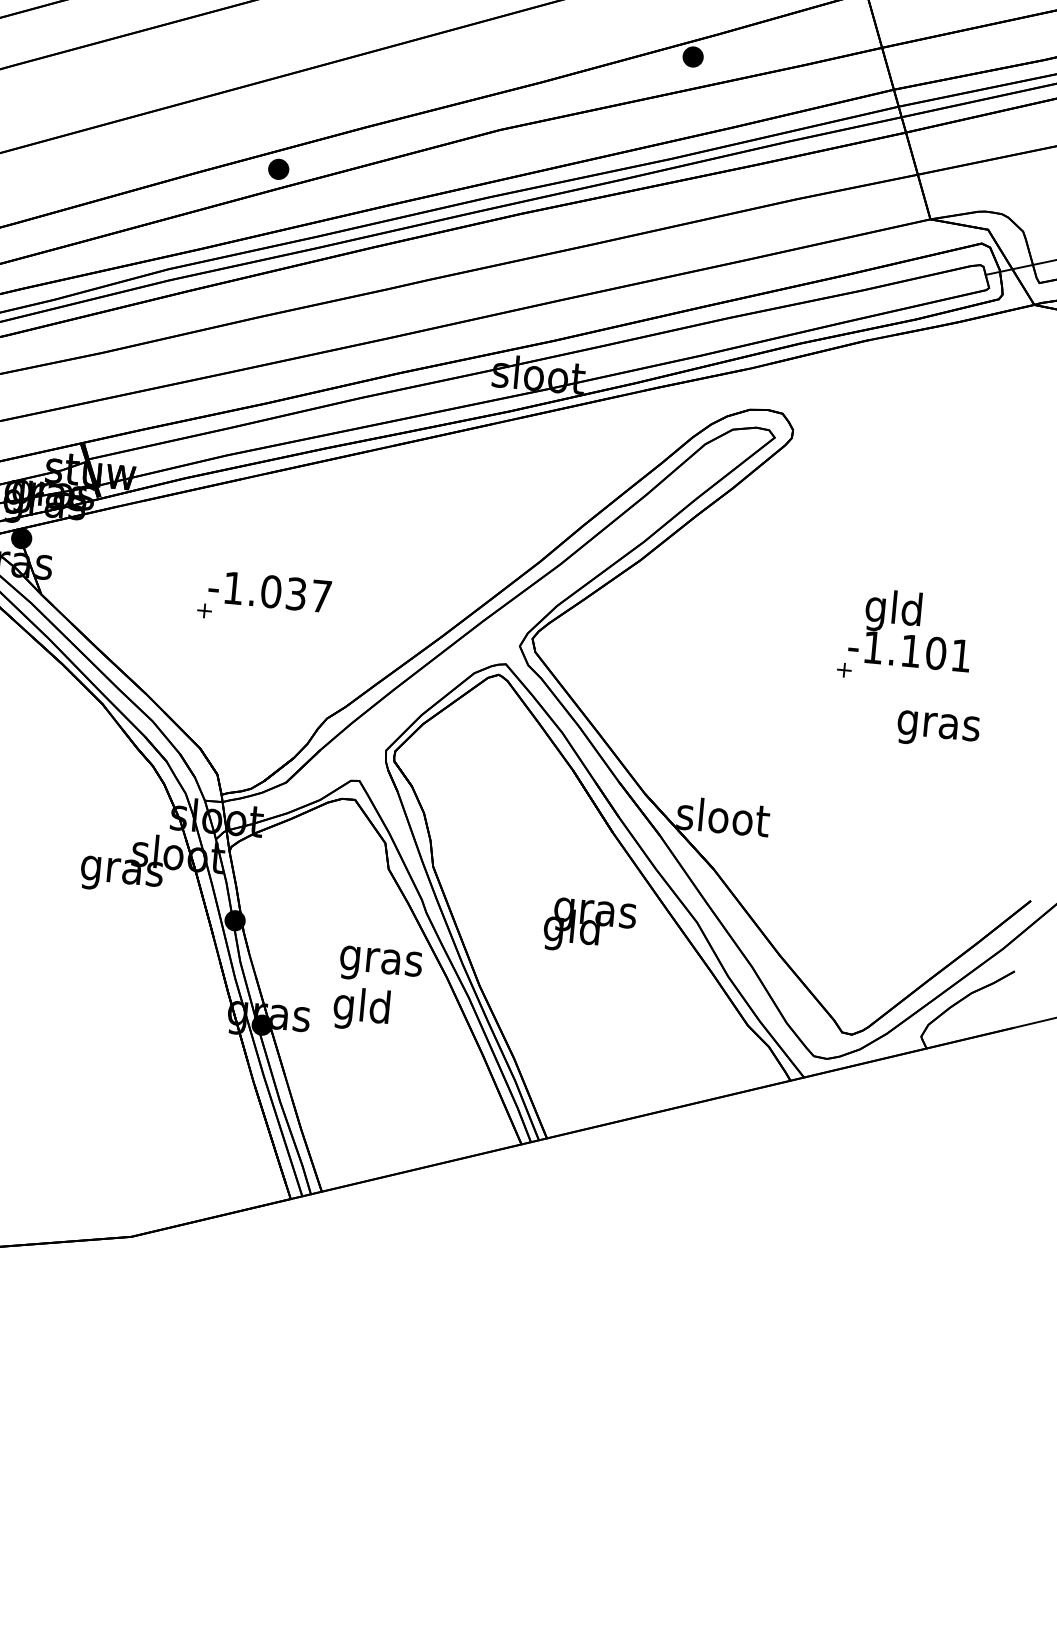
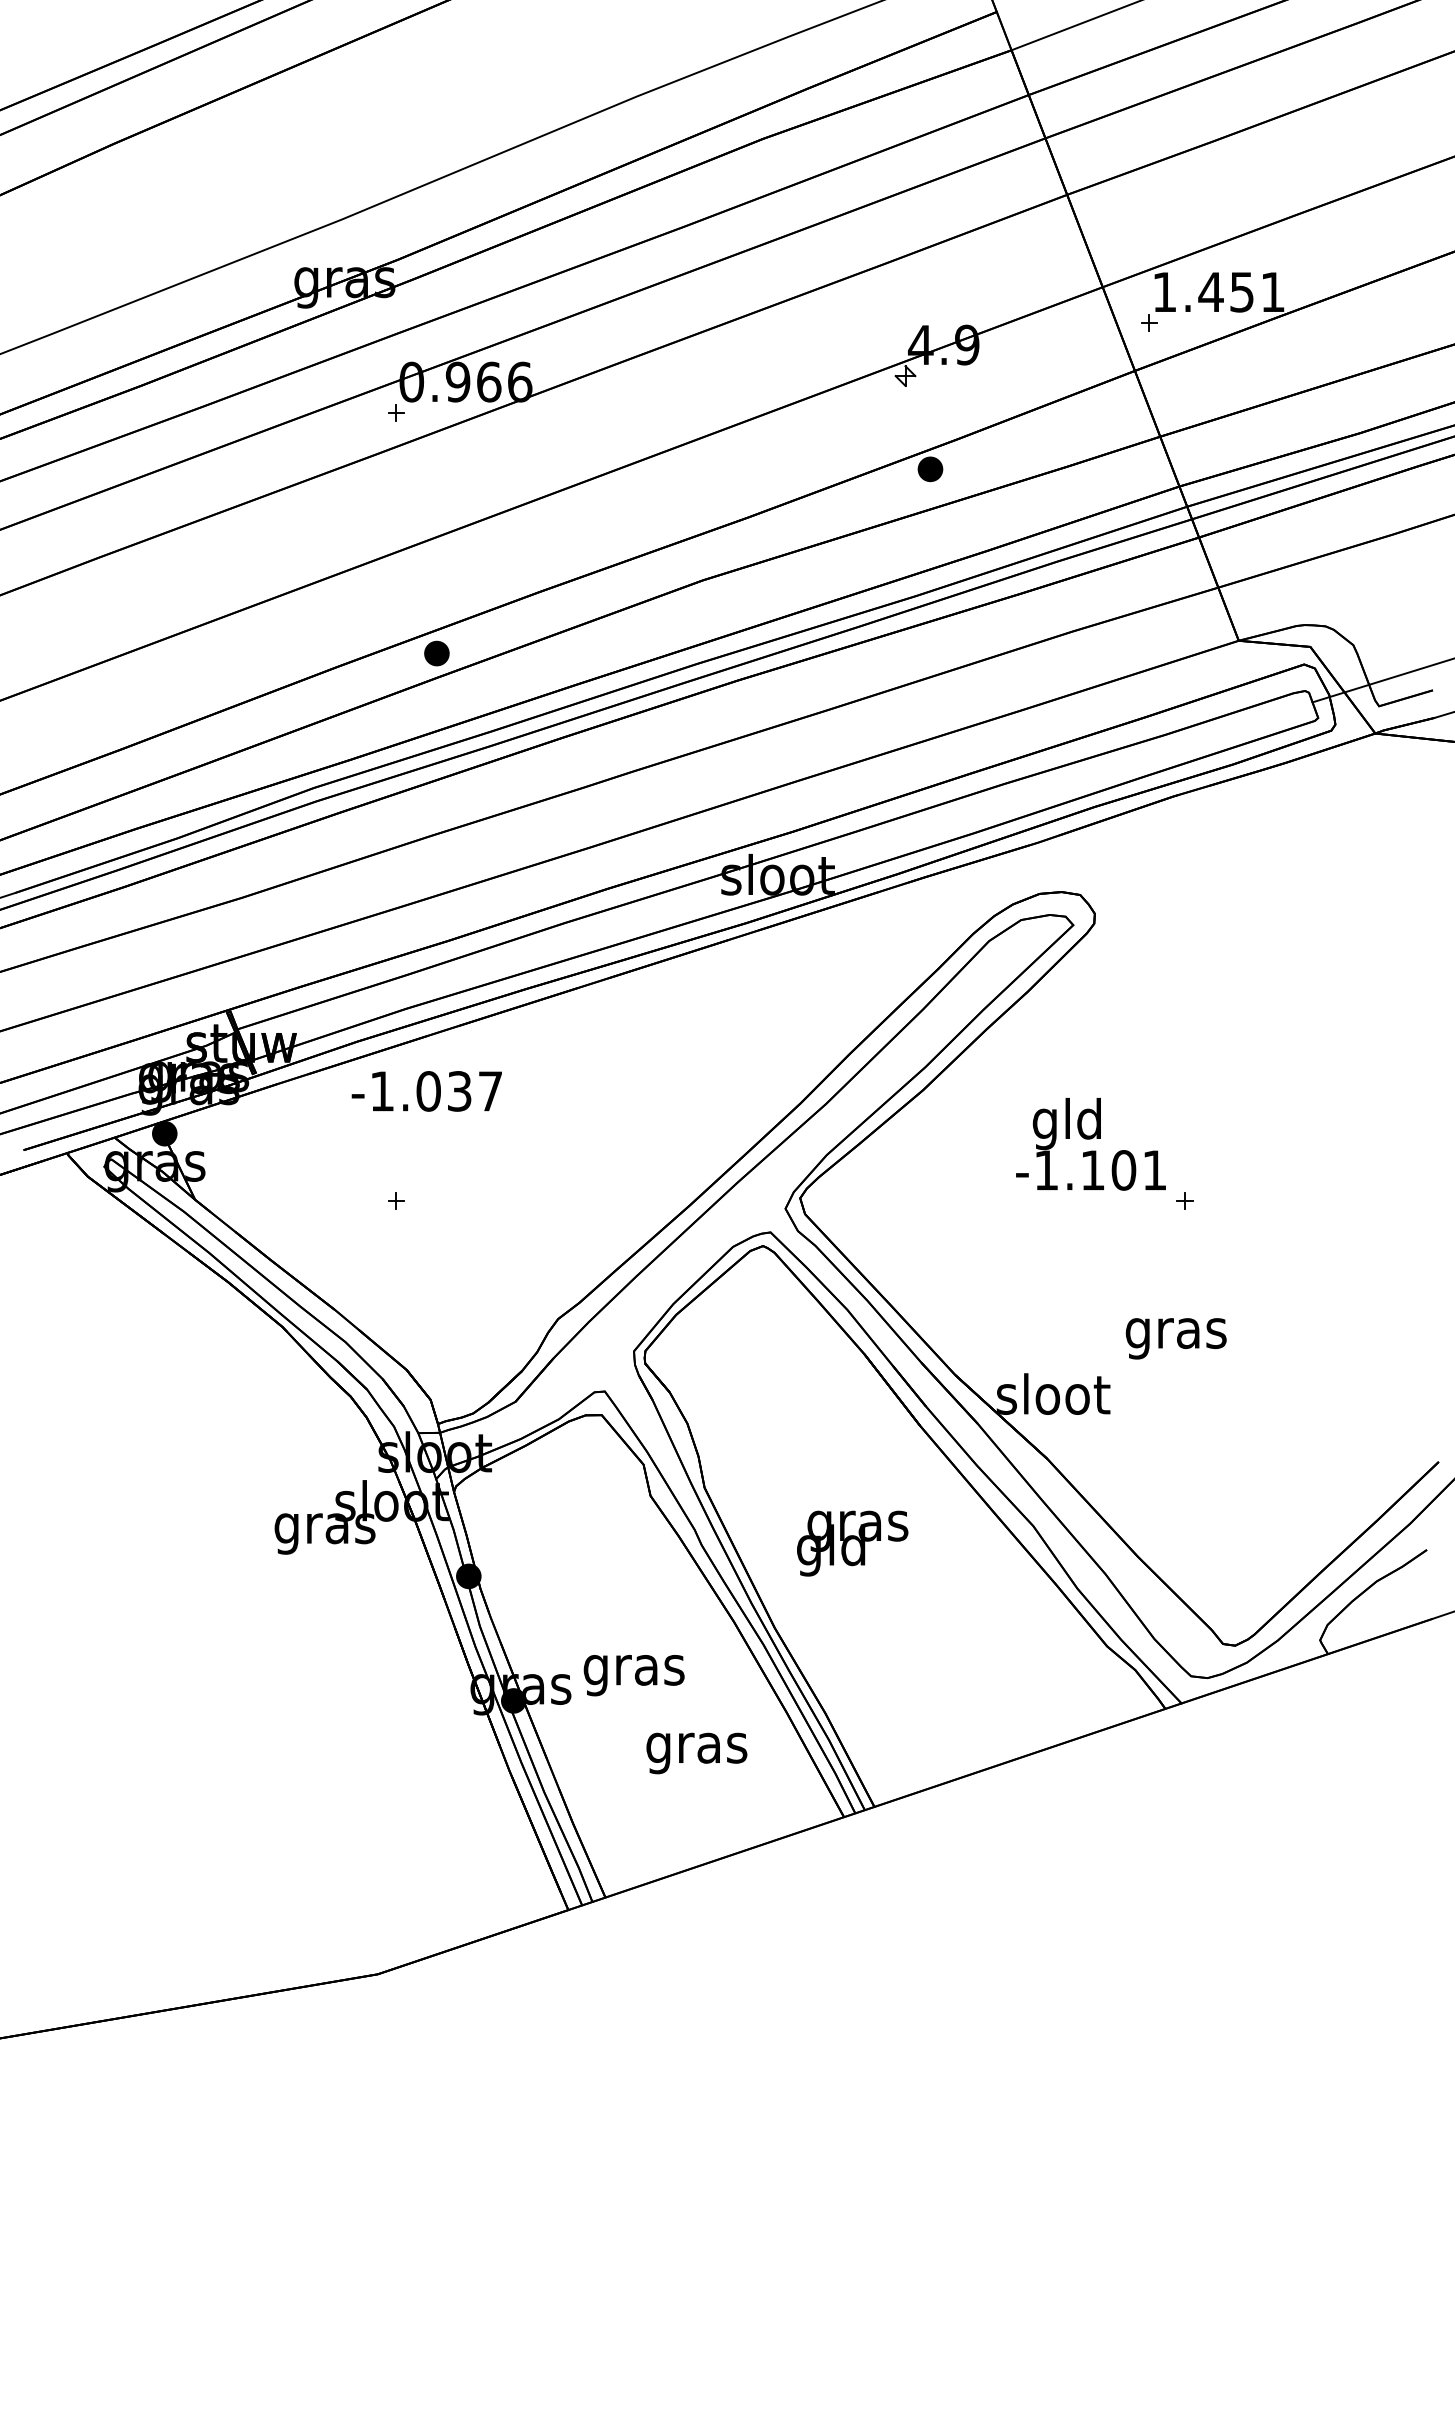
text: (269, 591) -> (426, 1091), moved
text: (910, 629) -> (1090, 1144), moved
text: (937, 729) -> (1175, 1338), moved
text: (589, 926) -> (852, 1543), moved
text: (380, 965) -> (696, 1753), moved
text: (361, 1009) -> (633, 1670), gld -> gras

